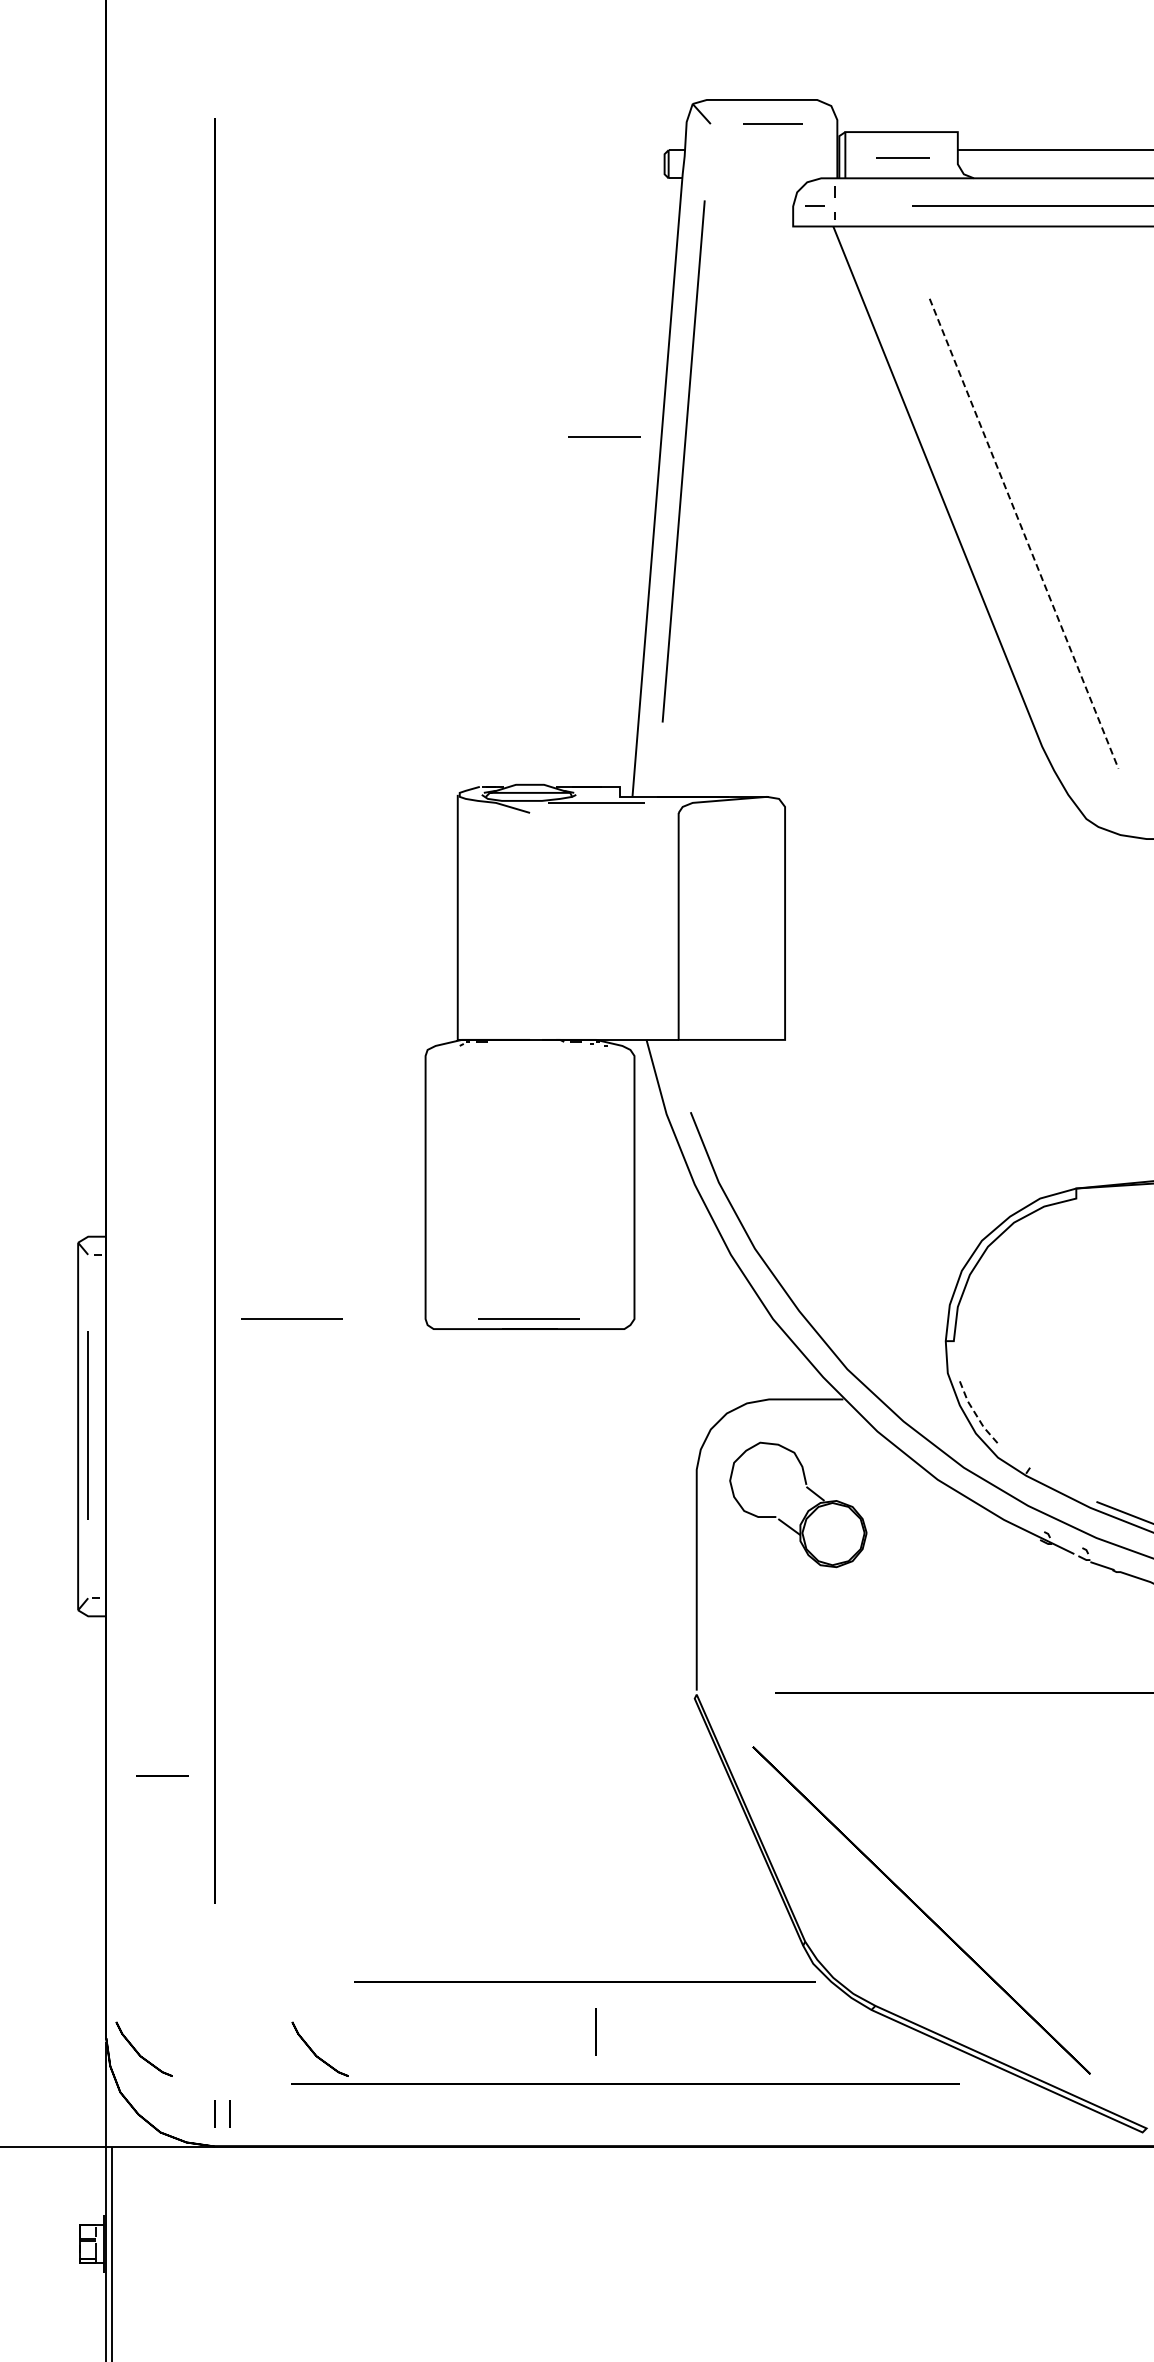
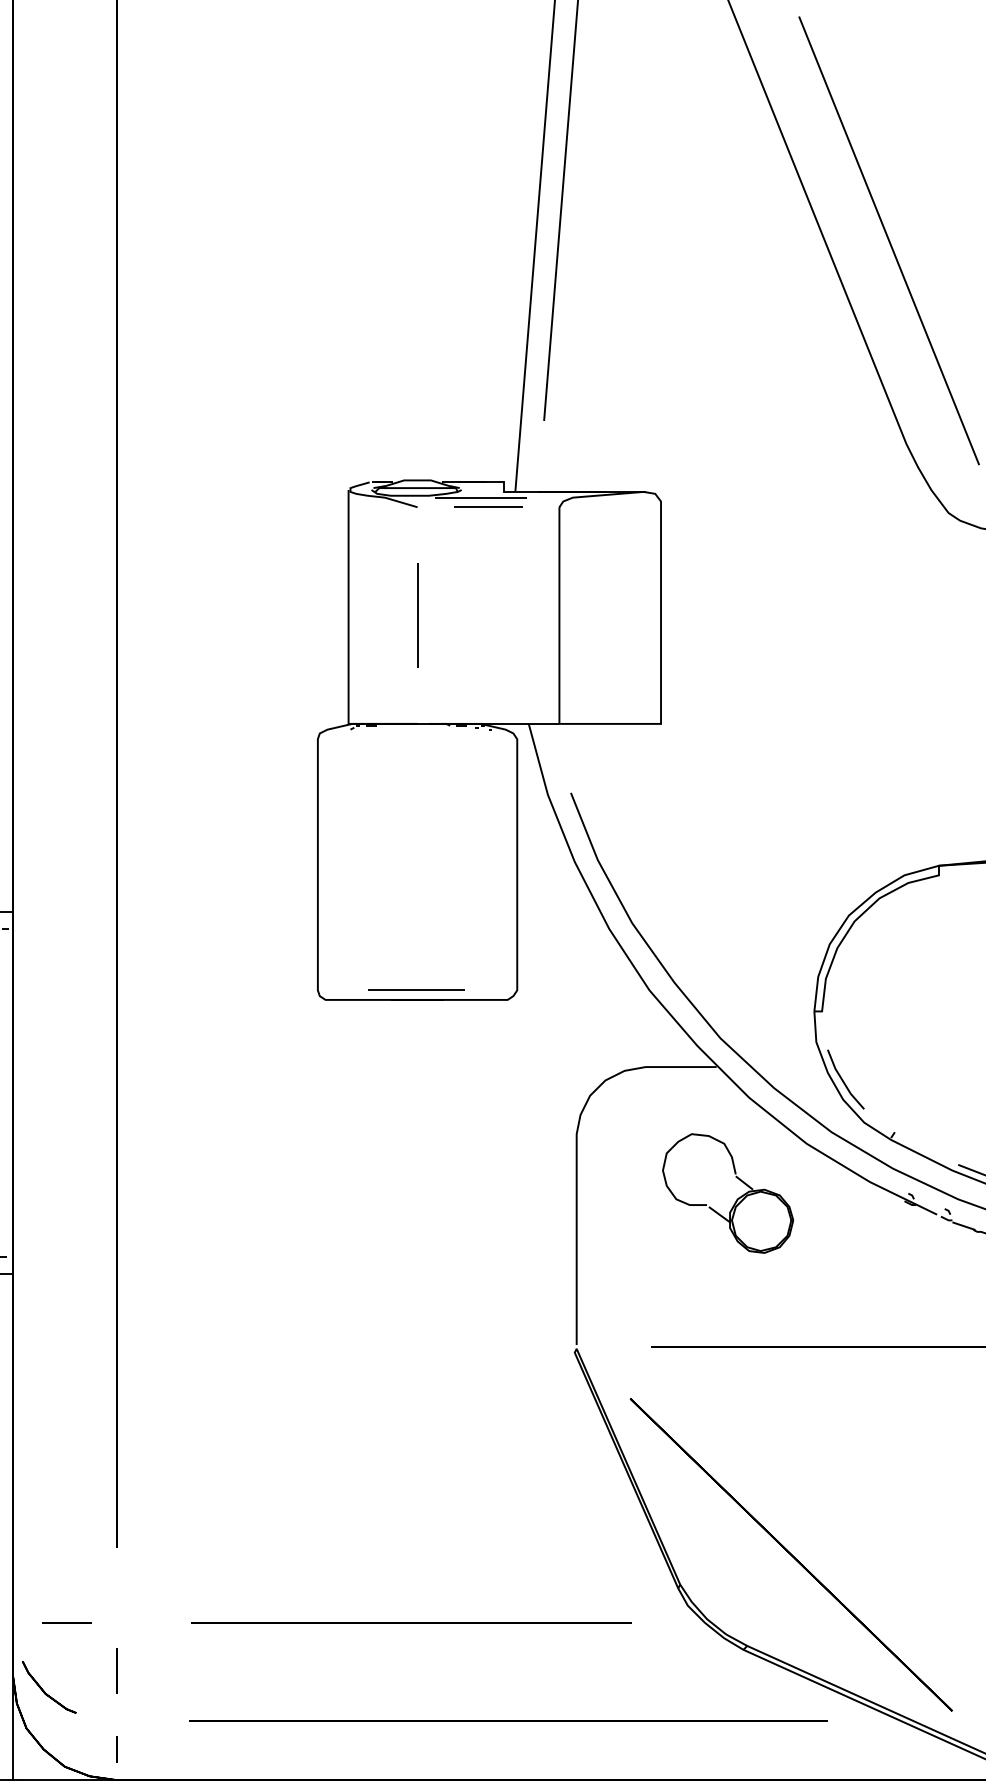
line: (604, 436) -> (488, 506), moved
line: (1024, 534) -> (889, 241), dashed -> solid
line: (529, 926) -> (417, 615), added
line: (291, 1318) -> (189, 989), removed
line: (976, 1414) -> (843, 1081), dashed -> solid
part: (807, 1510) -> (736, 1198), moved
line: (162, 1775) -> (66, 1622), moved
line: (584, 1981) -> (411, 1622), moved
line: (595, 2031) -> (116, 1670), moved
part: (313, 2050) -> (210, 1688), removed
line: (229, 2113) -> (130, 1748), removed

